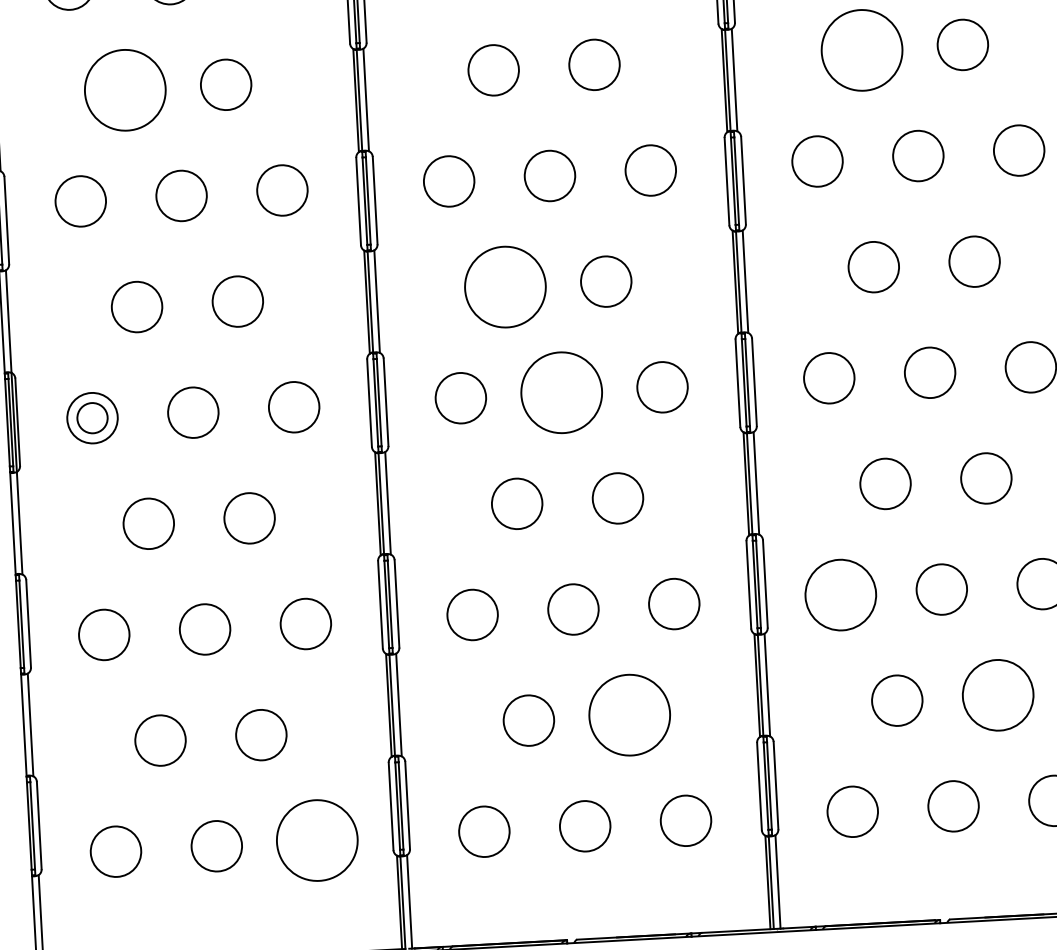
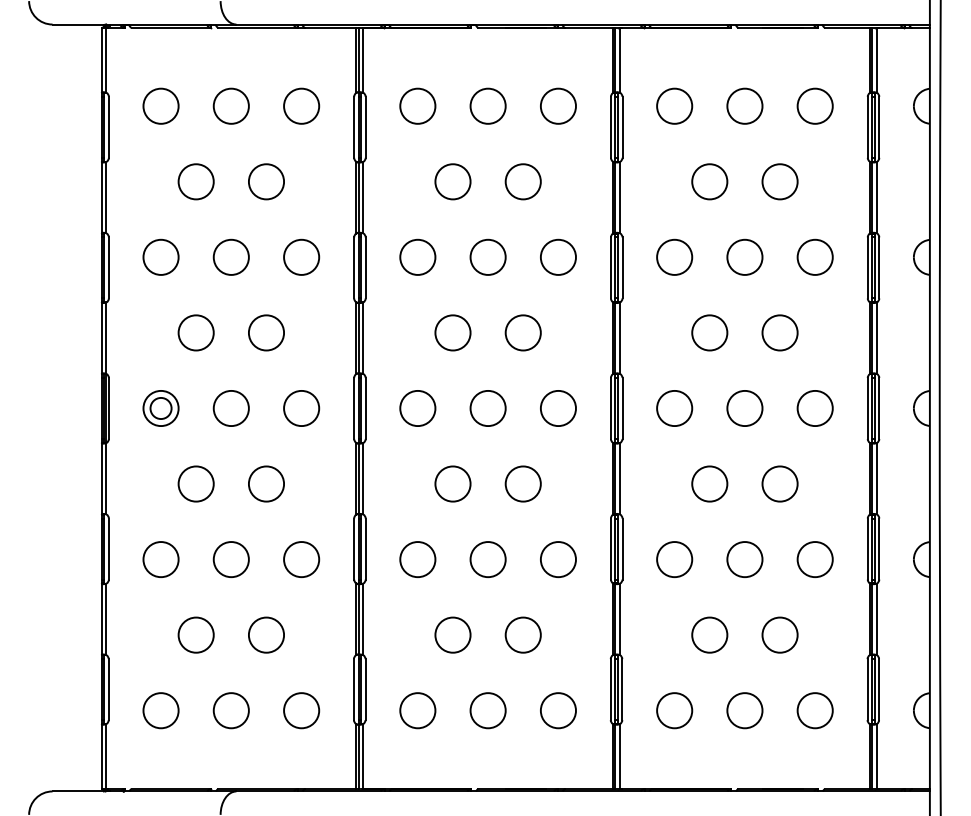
circle: (861, 49) -> (709, 181), size x0.62
circle: (124, 89) -> (195, 181), size x0.62
circle: (504, 286) -> (452, 332), size x0.62
circle: (560, 392) -> (487, 408), size x0.62
circle: (840, 594) -> (674, 559), size x0.71
circle: (997, 694) -> (779, 634), size x0.71
circle: (628, 714) -> (522, 634), size x0.62
circle: (317, 840) -> (301, 710), size x0.62

